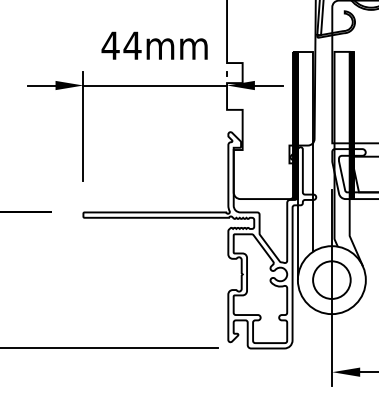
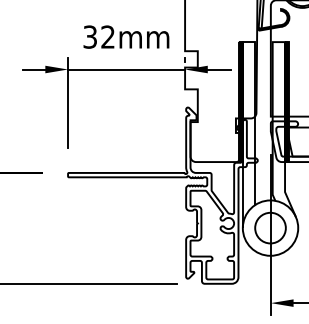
text: (121, 45) -> (99, 36), 44mm -> 32mm

